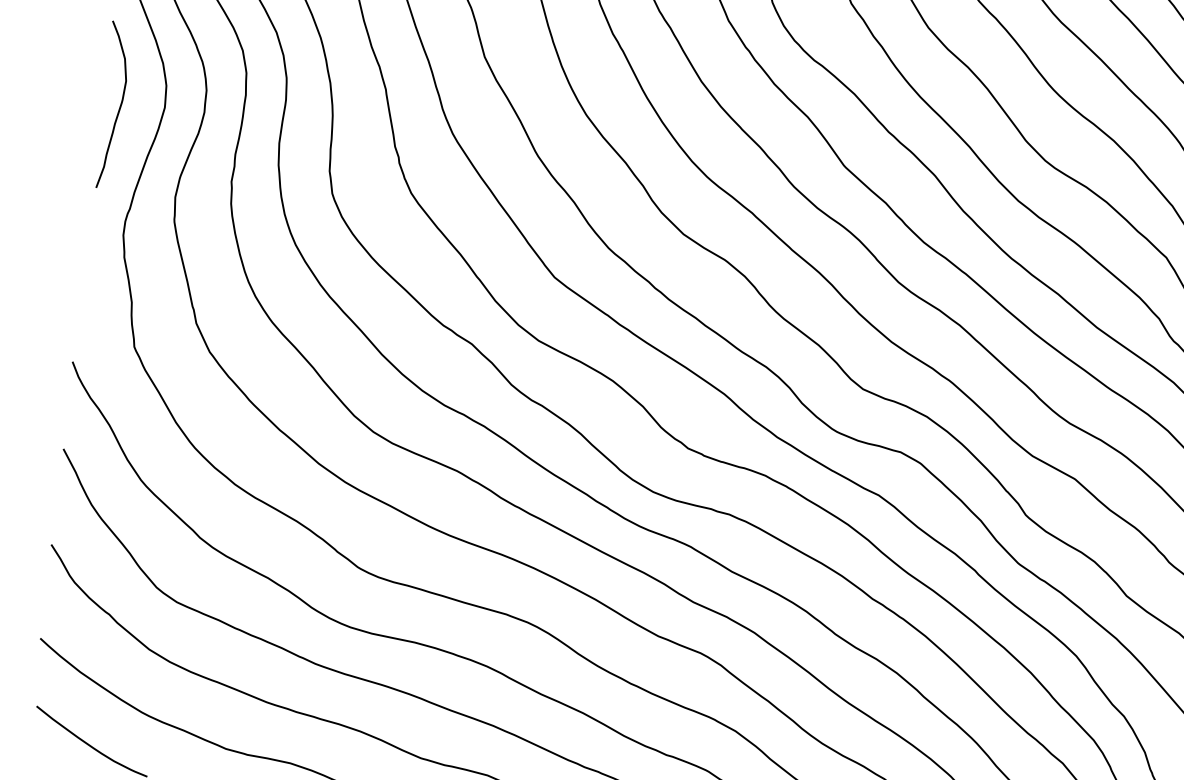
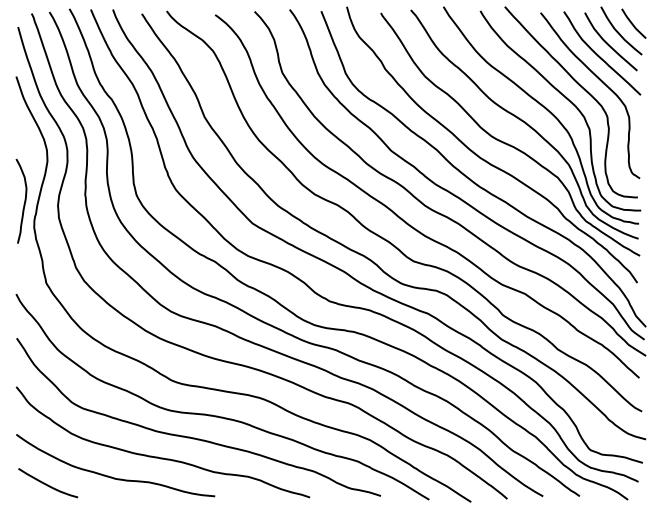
curve: (119, 106) -> (24, 201), moved

